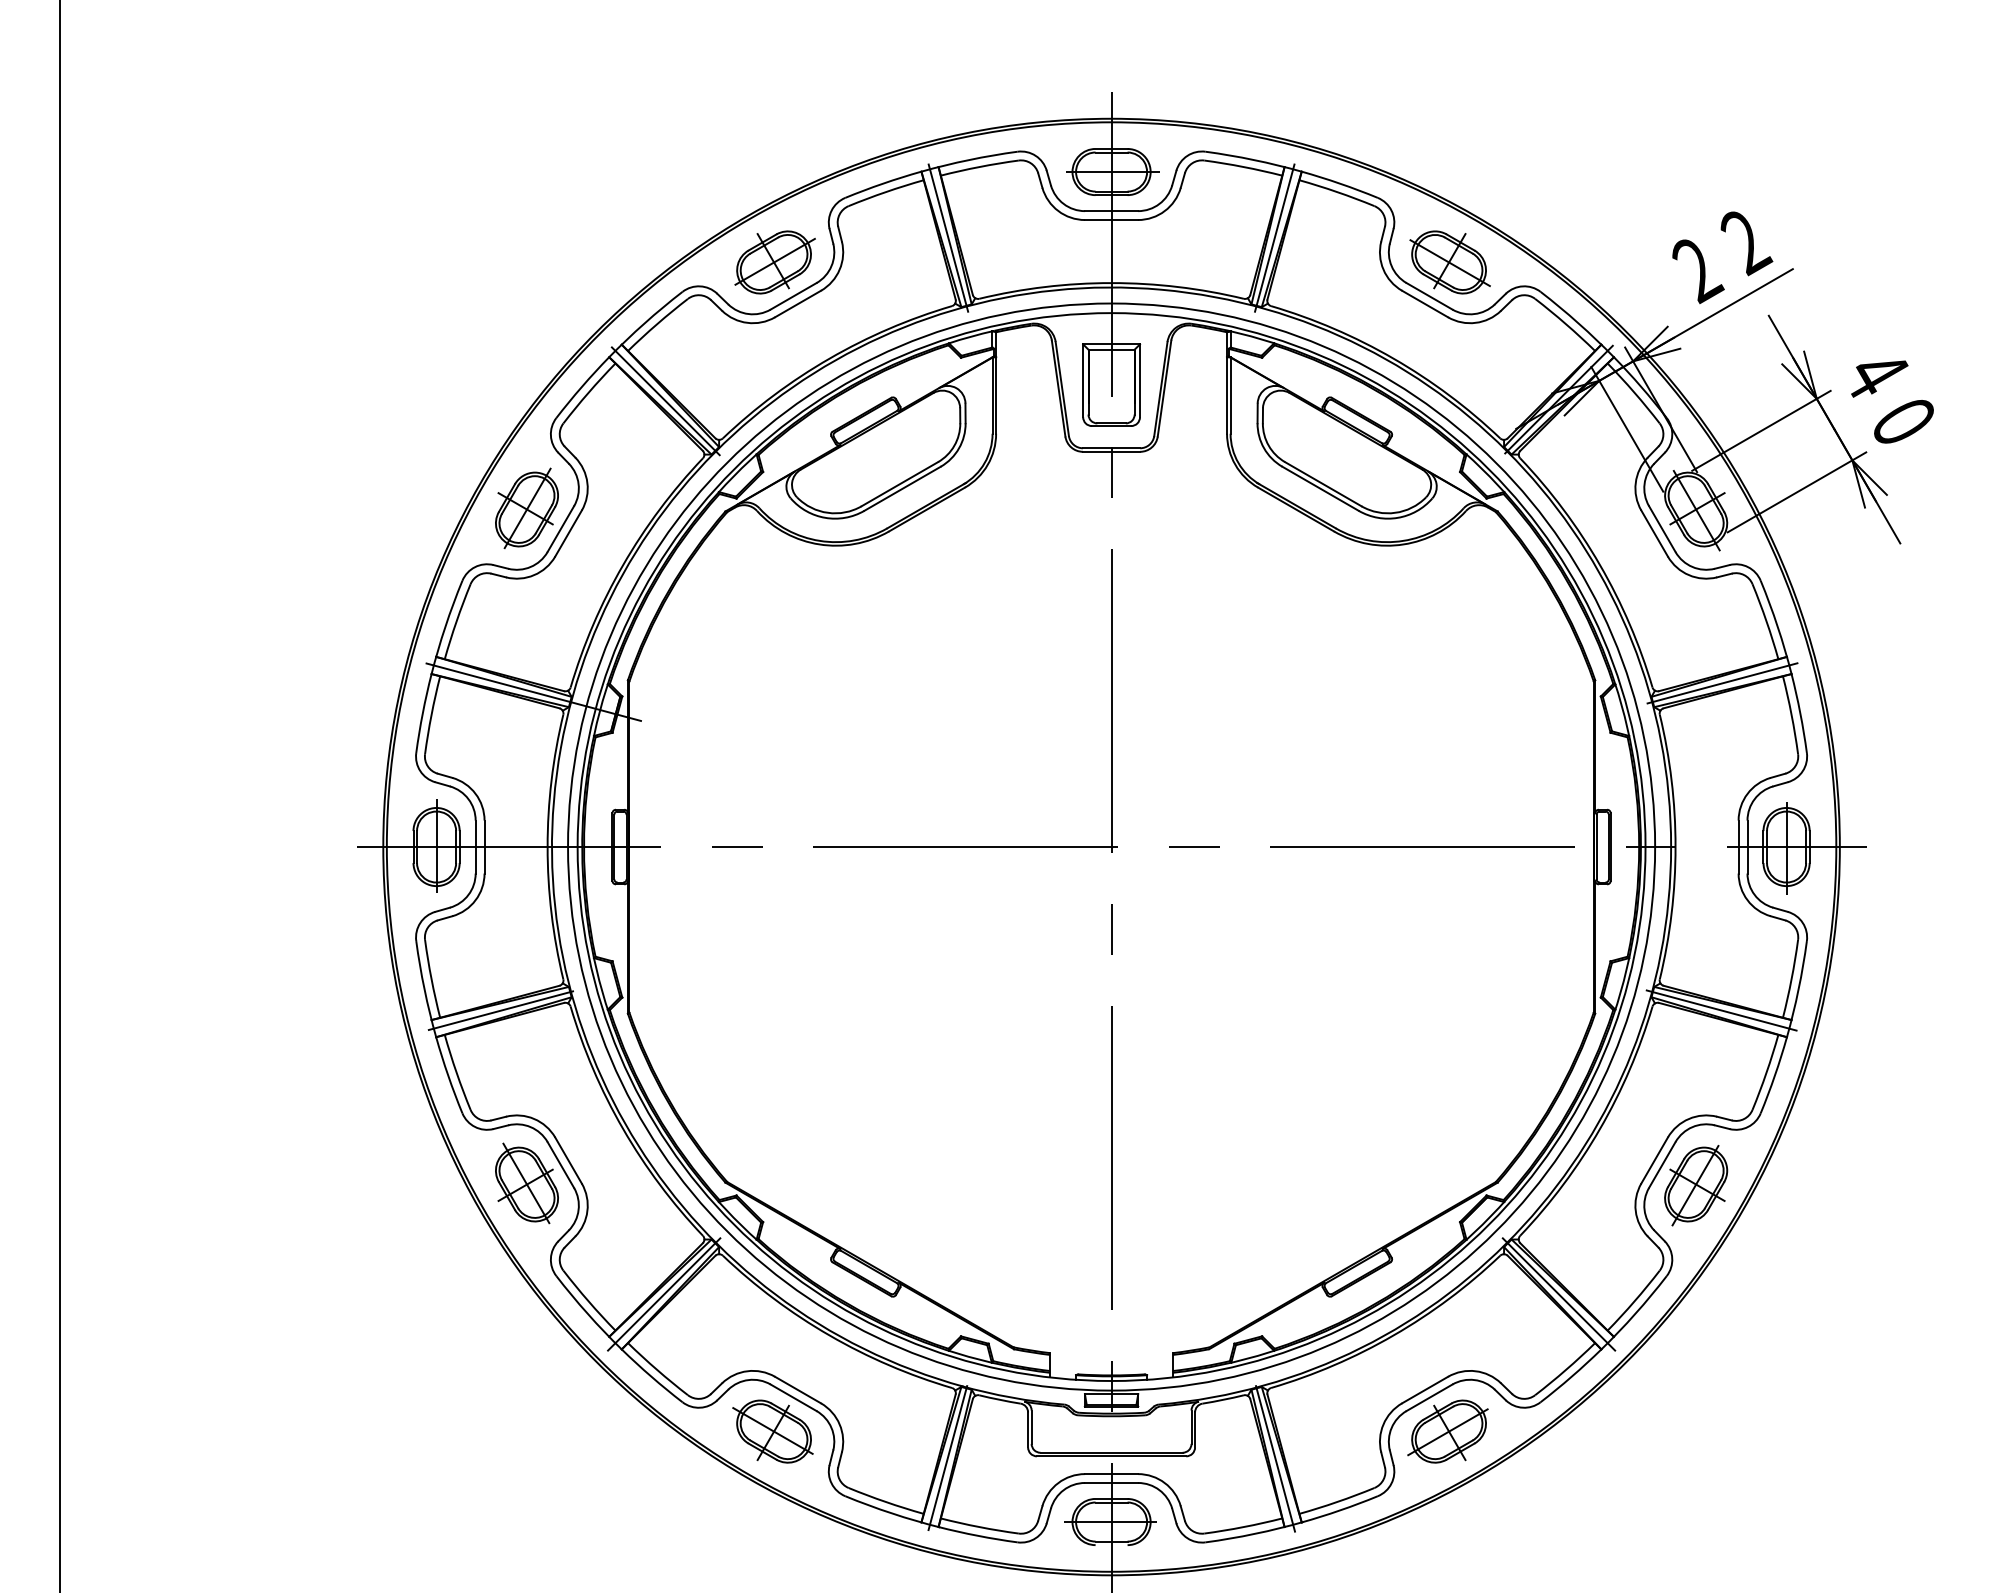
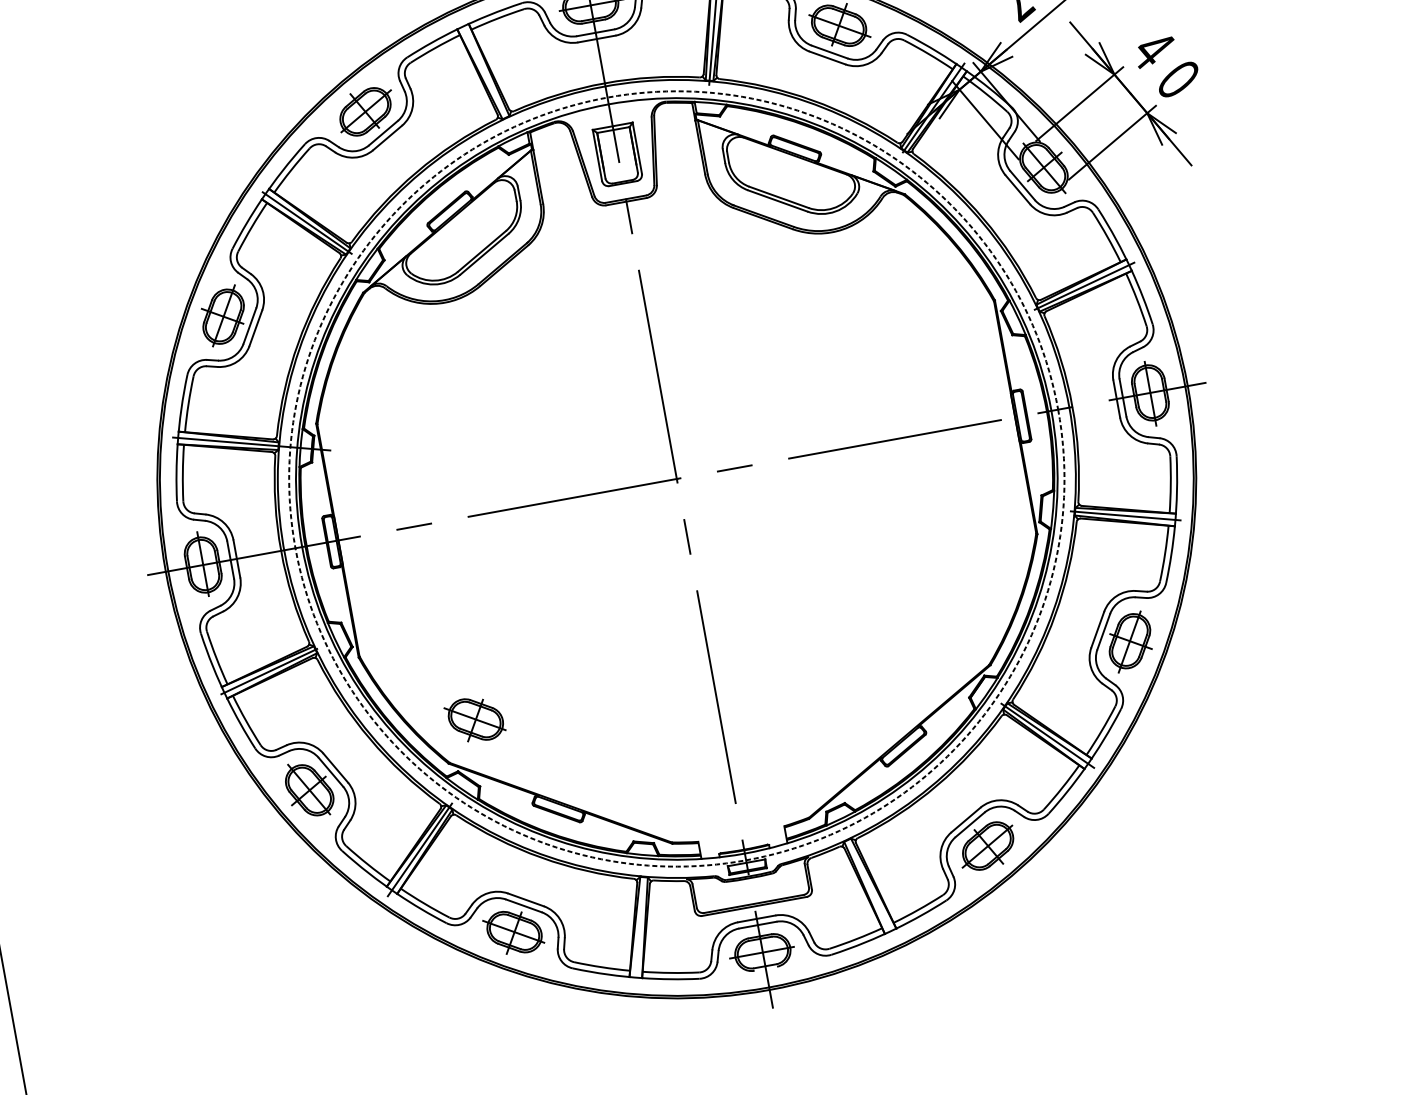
line: (948, 237) -> (484, 72), removed
circle: (1111, 846) -> (676, 478), solid -> dashed
part: (772, 1128) -> (474, 719), added
line: (947, 1458) -> (639, 928), removed
line: (1275, 1458) -> (869, 887), removed

